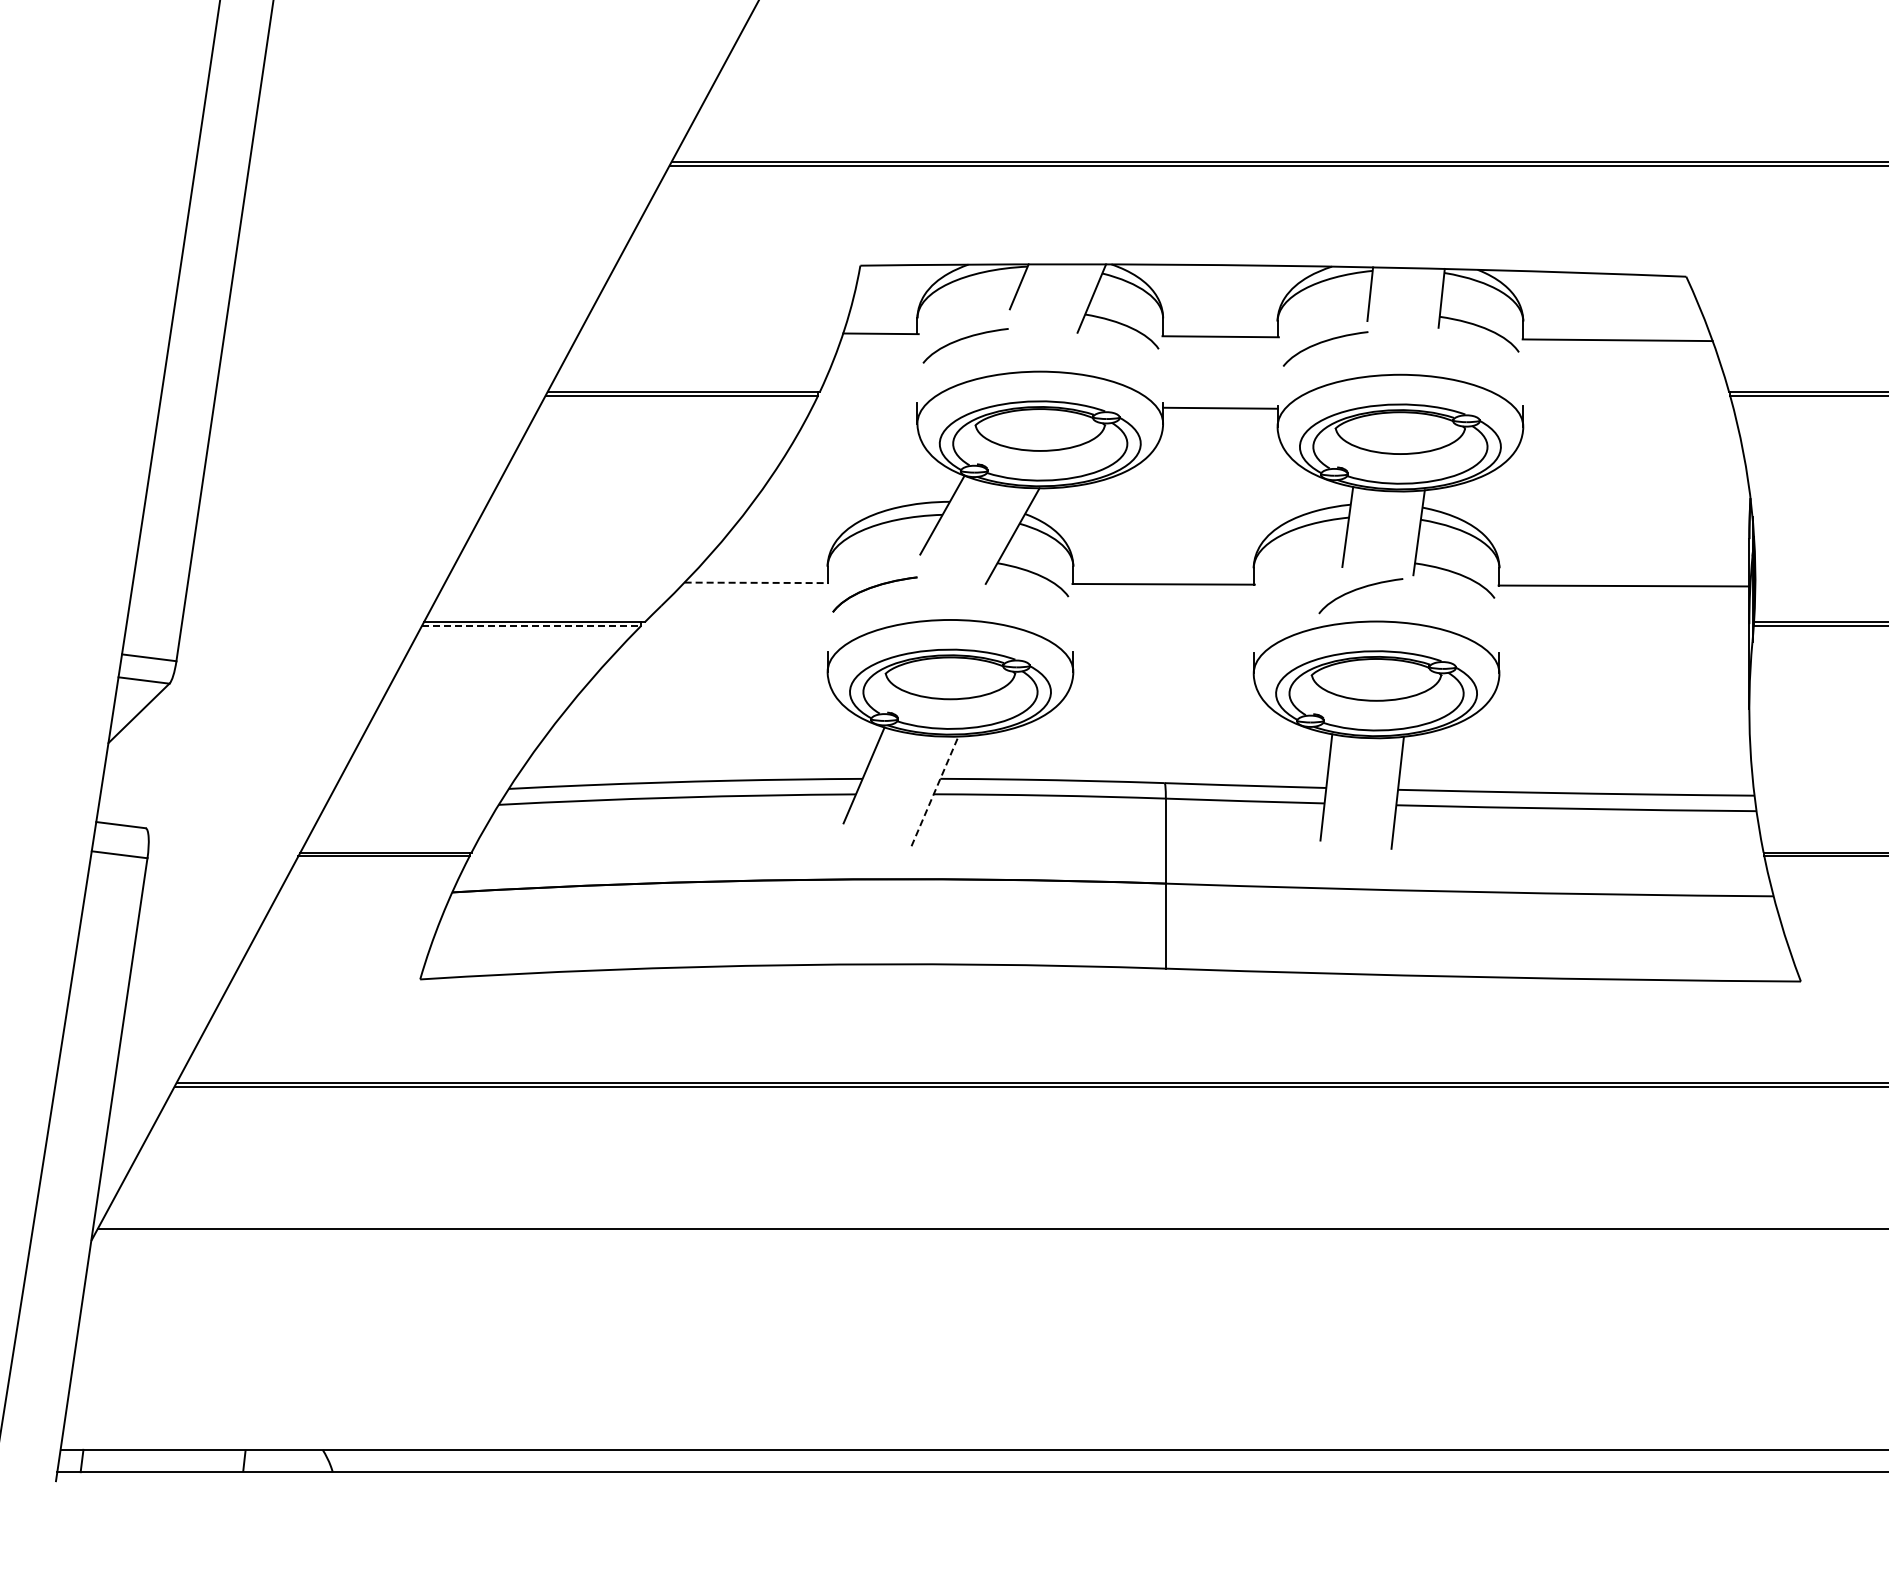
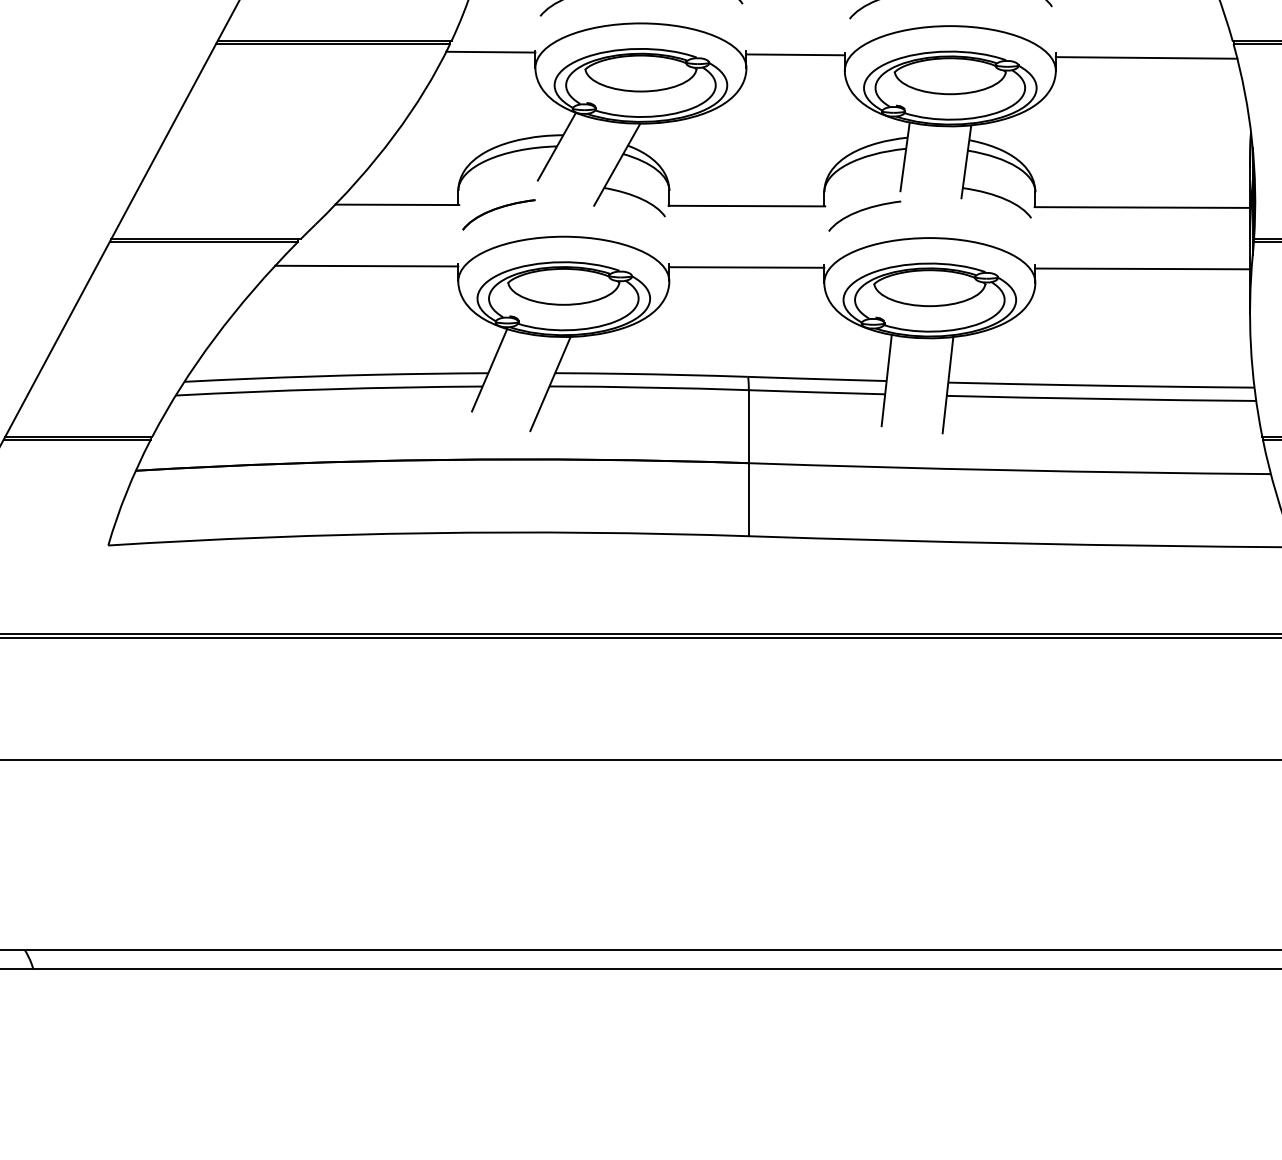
line: (865, 404) -> (490, 51), added
line: (1628, 411) -> (1146, 57), added
line: (757, 582) -> (398, 204), dashed -> solid
curve: (1357, 590) -> (861, 211), moved
line: (531, 626) -> (203, 242), dashed -> solid
line: (720, 653) -> (366, 265), added
line: (1163, 655) -> (746, 267), added
line: (1624, 657) -> (1142, 268), added
line: (934, 791) -> (550, 384), dashed -> solid

